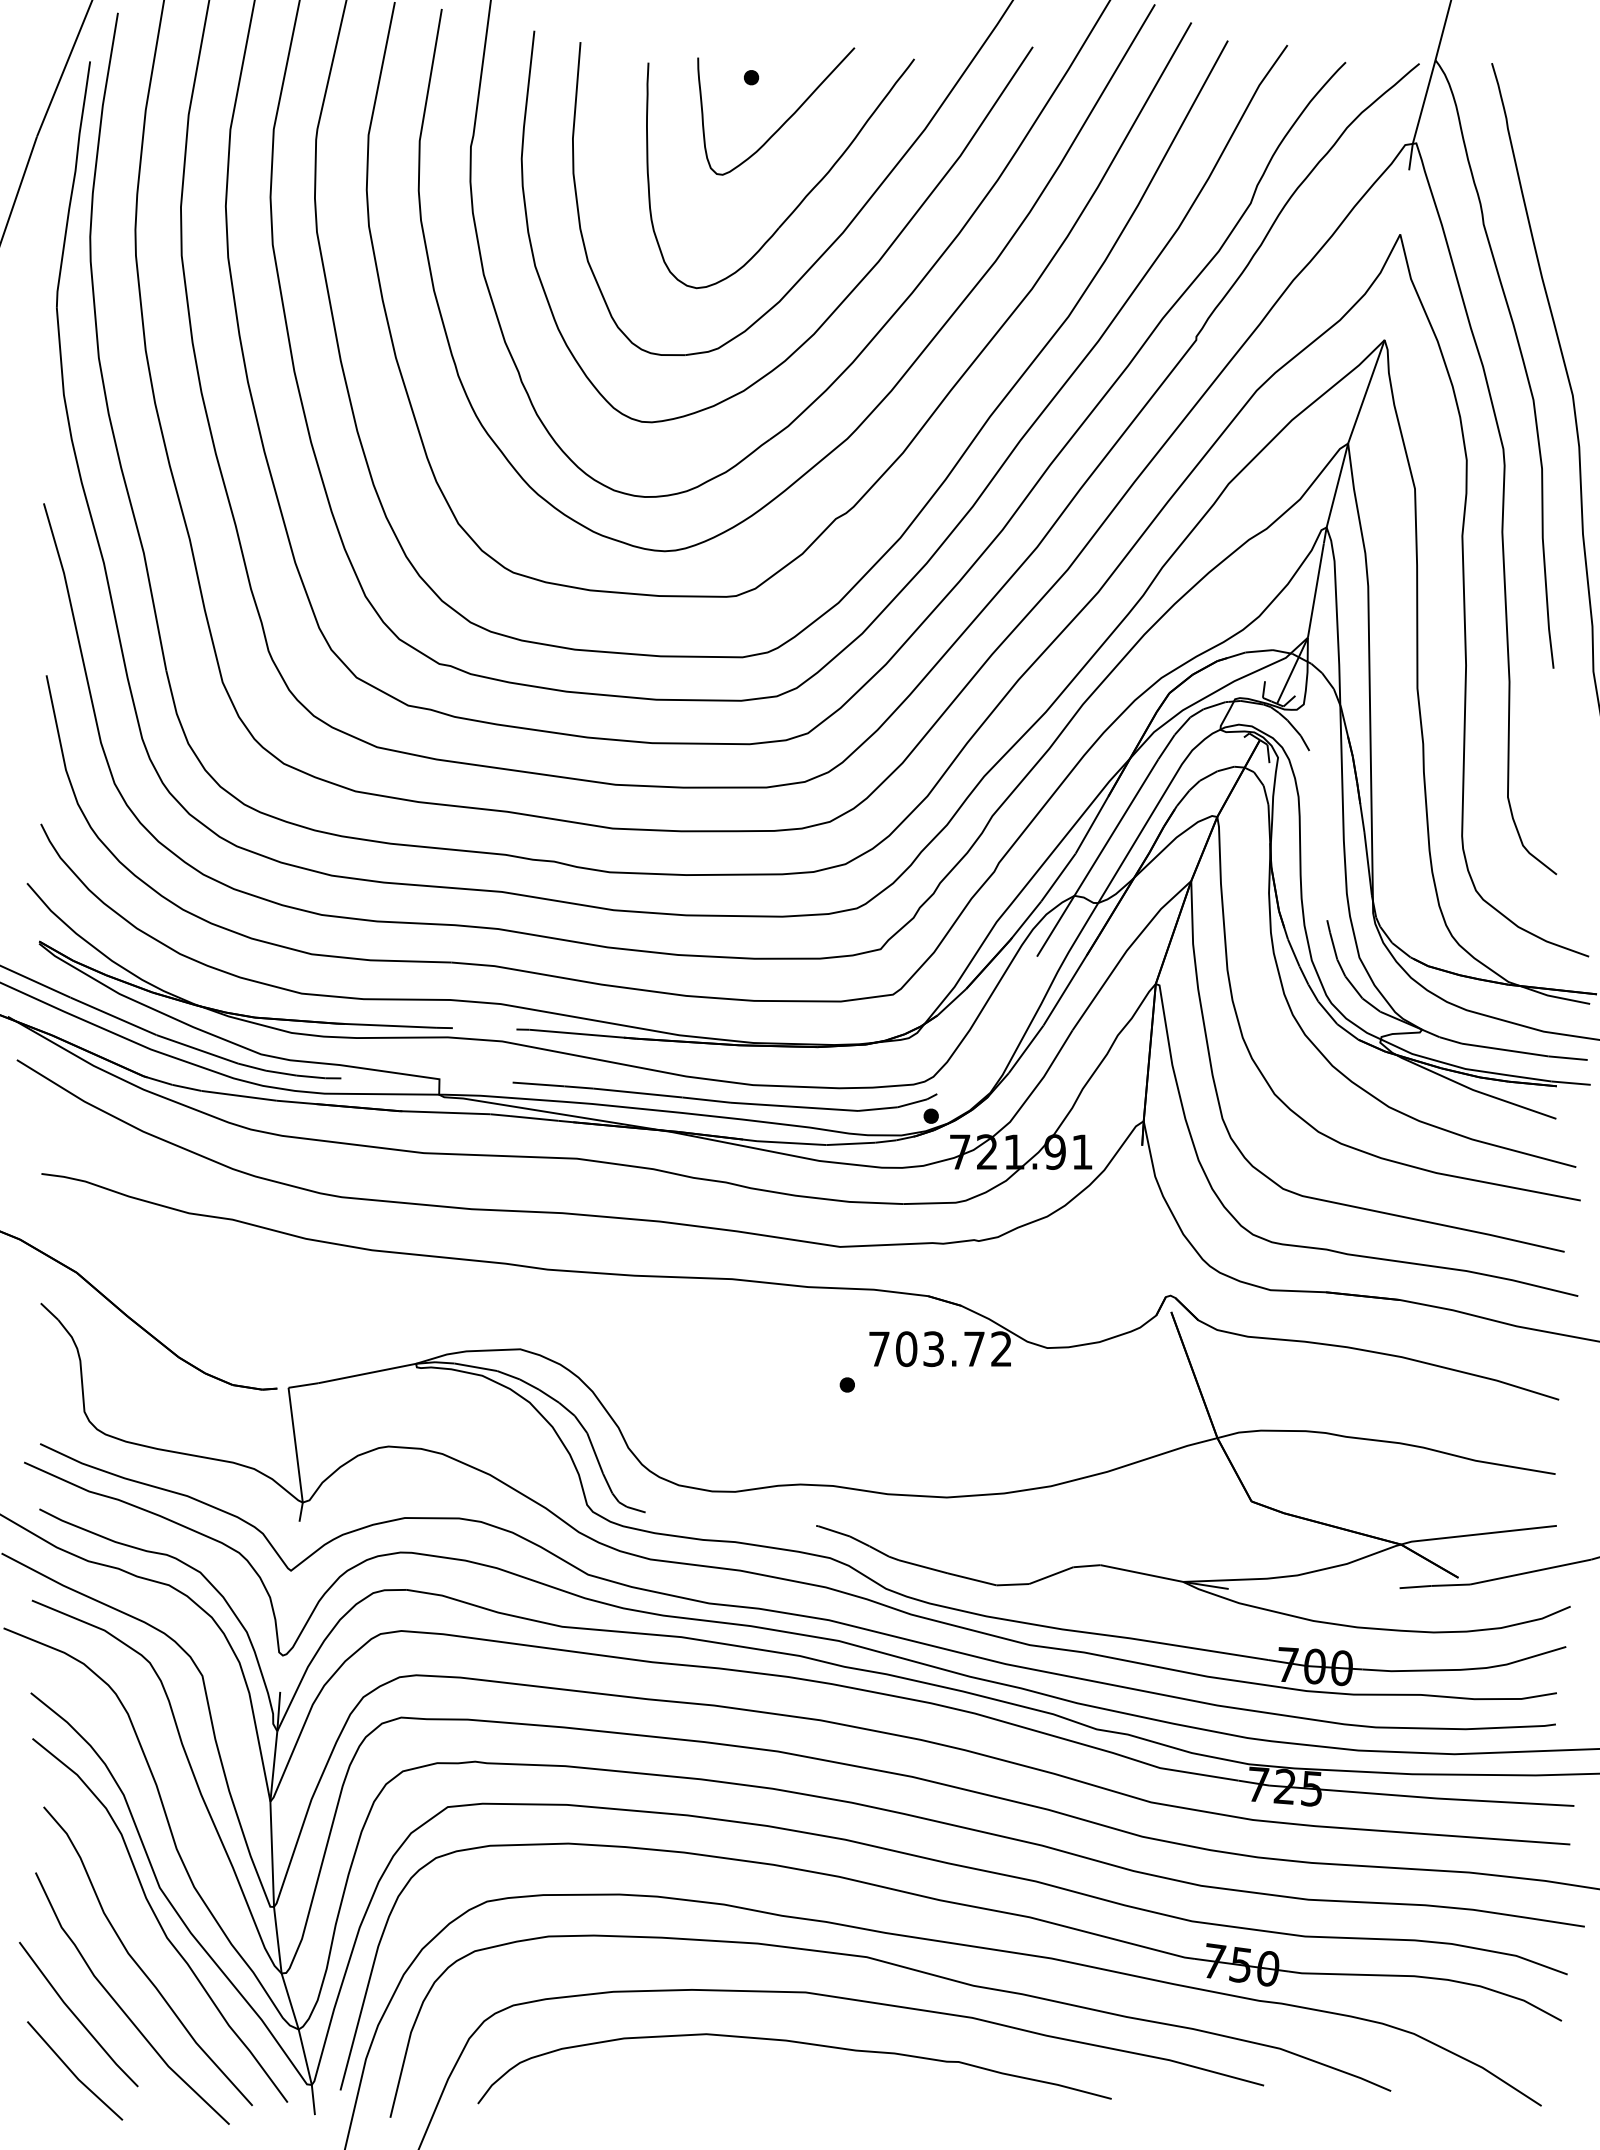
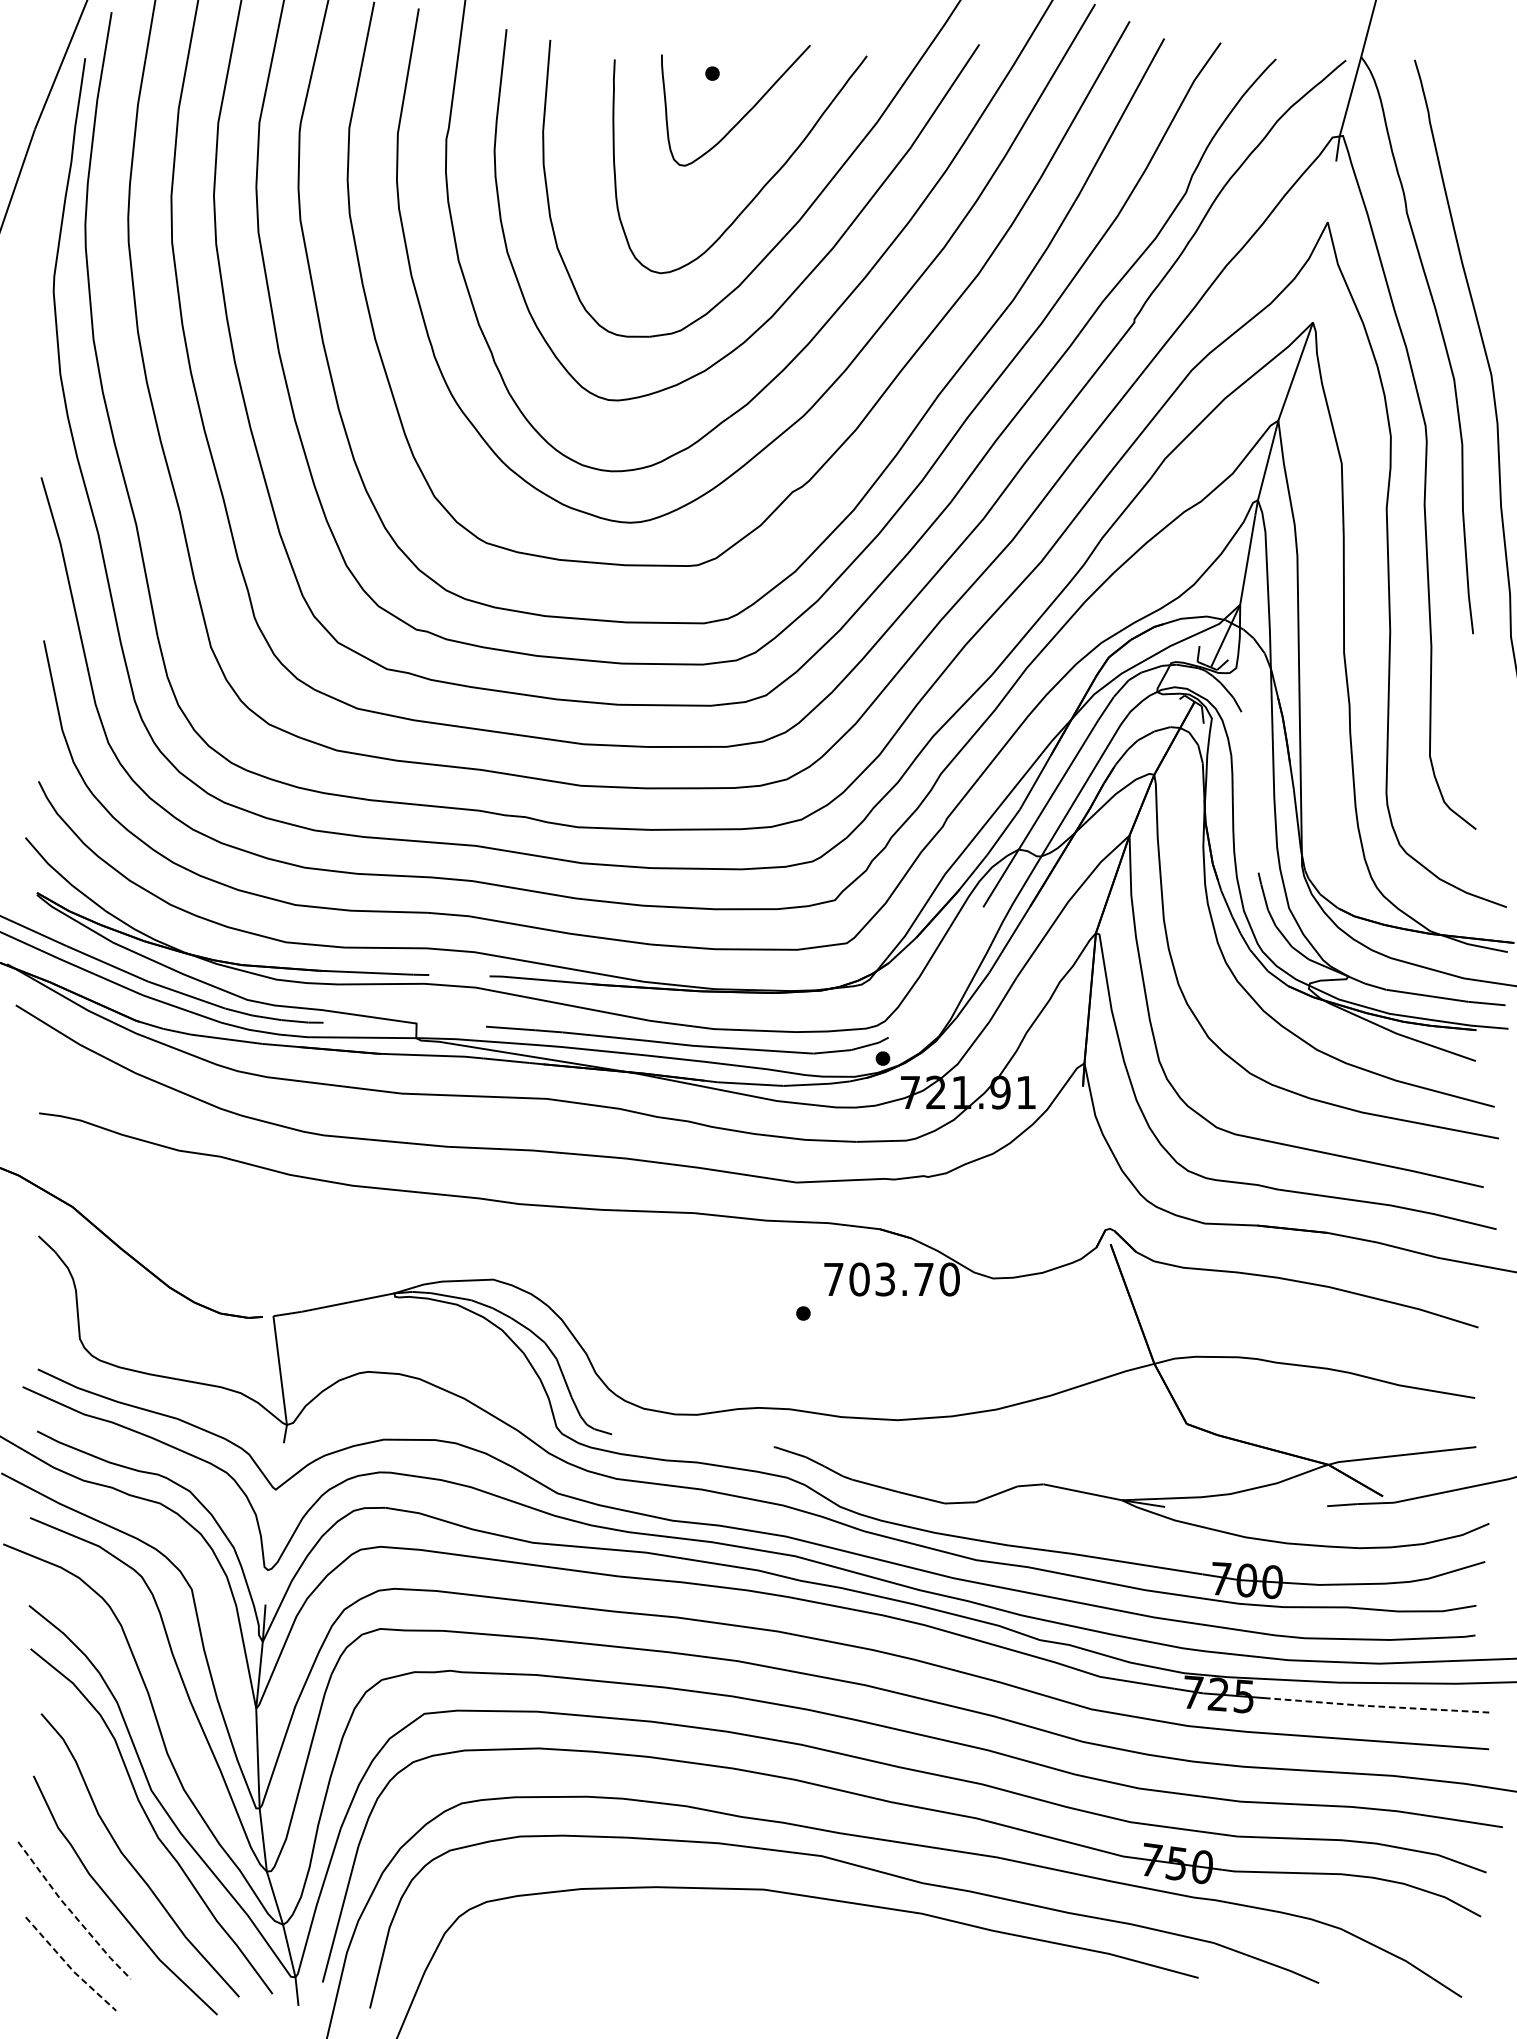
text: (1001, 1349) -> (949, 1279), 703.72 -> 703.70
line: (1453, 1799) -> (1378, 1706), solid -> dashed
line: (76, 2016) -> (72, 1912), solid -> dashed
curve: (797, 2043) -> (756, 1938), removed
line: (73, 2073) -> (69, 1966), solid -> dashed

